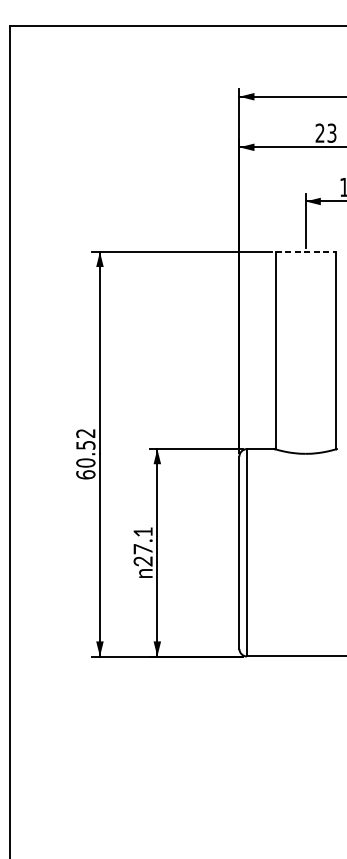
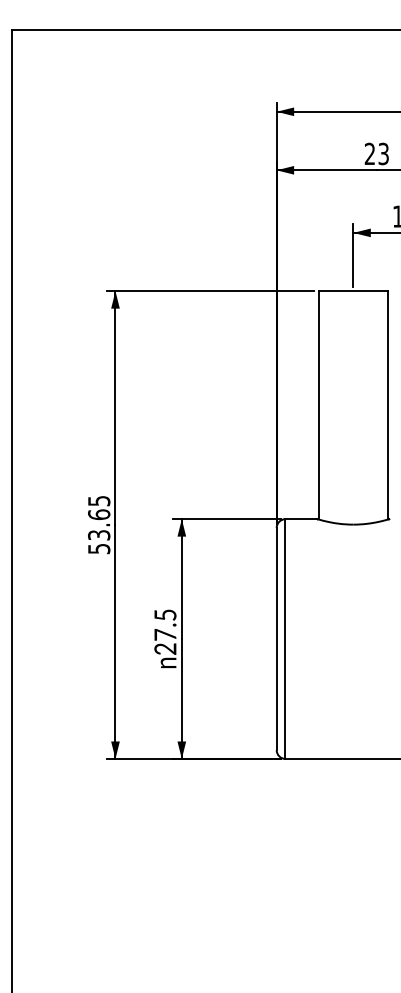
line: (305, 252) -> (353, 291), dashed -> solid
text: (86, 454) -> (99, 525), 60.52 -> 53.65
text: (143, 531) -> (165, 614), 27.1 -> 27.5

